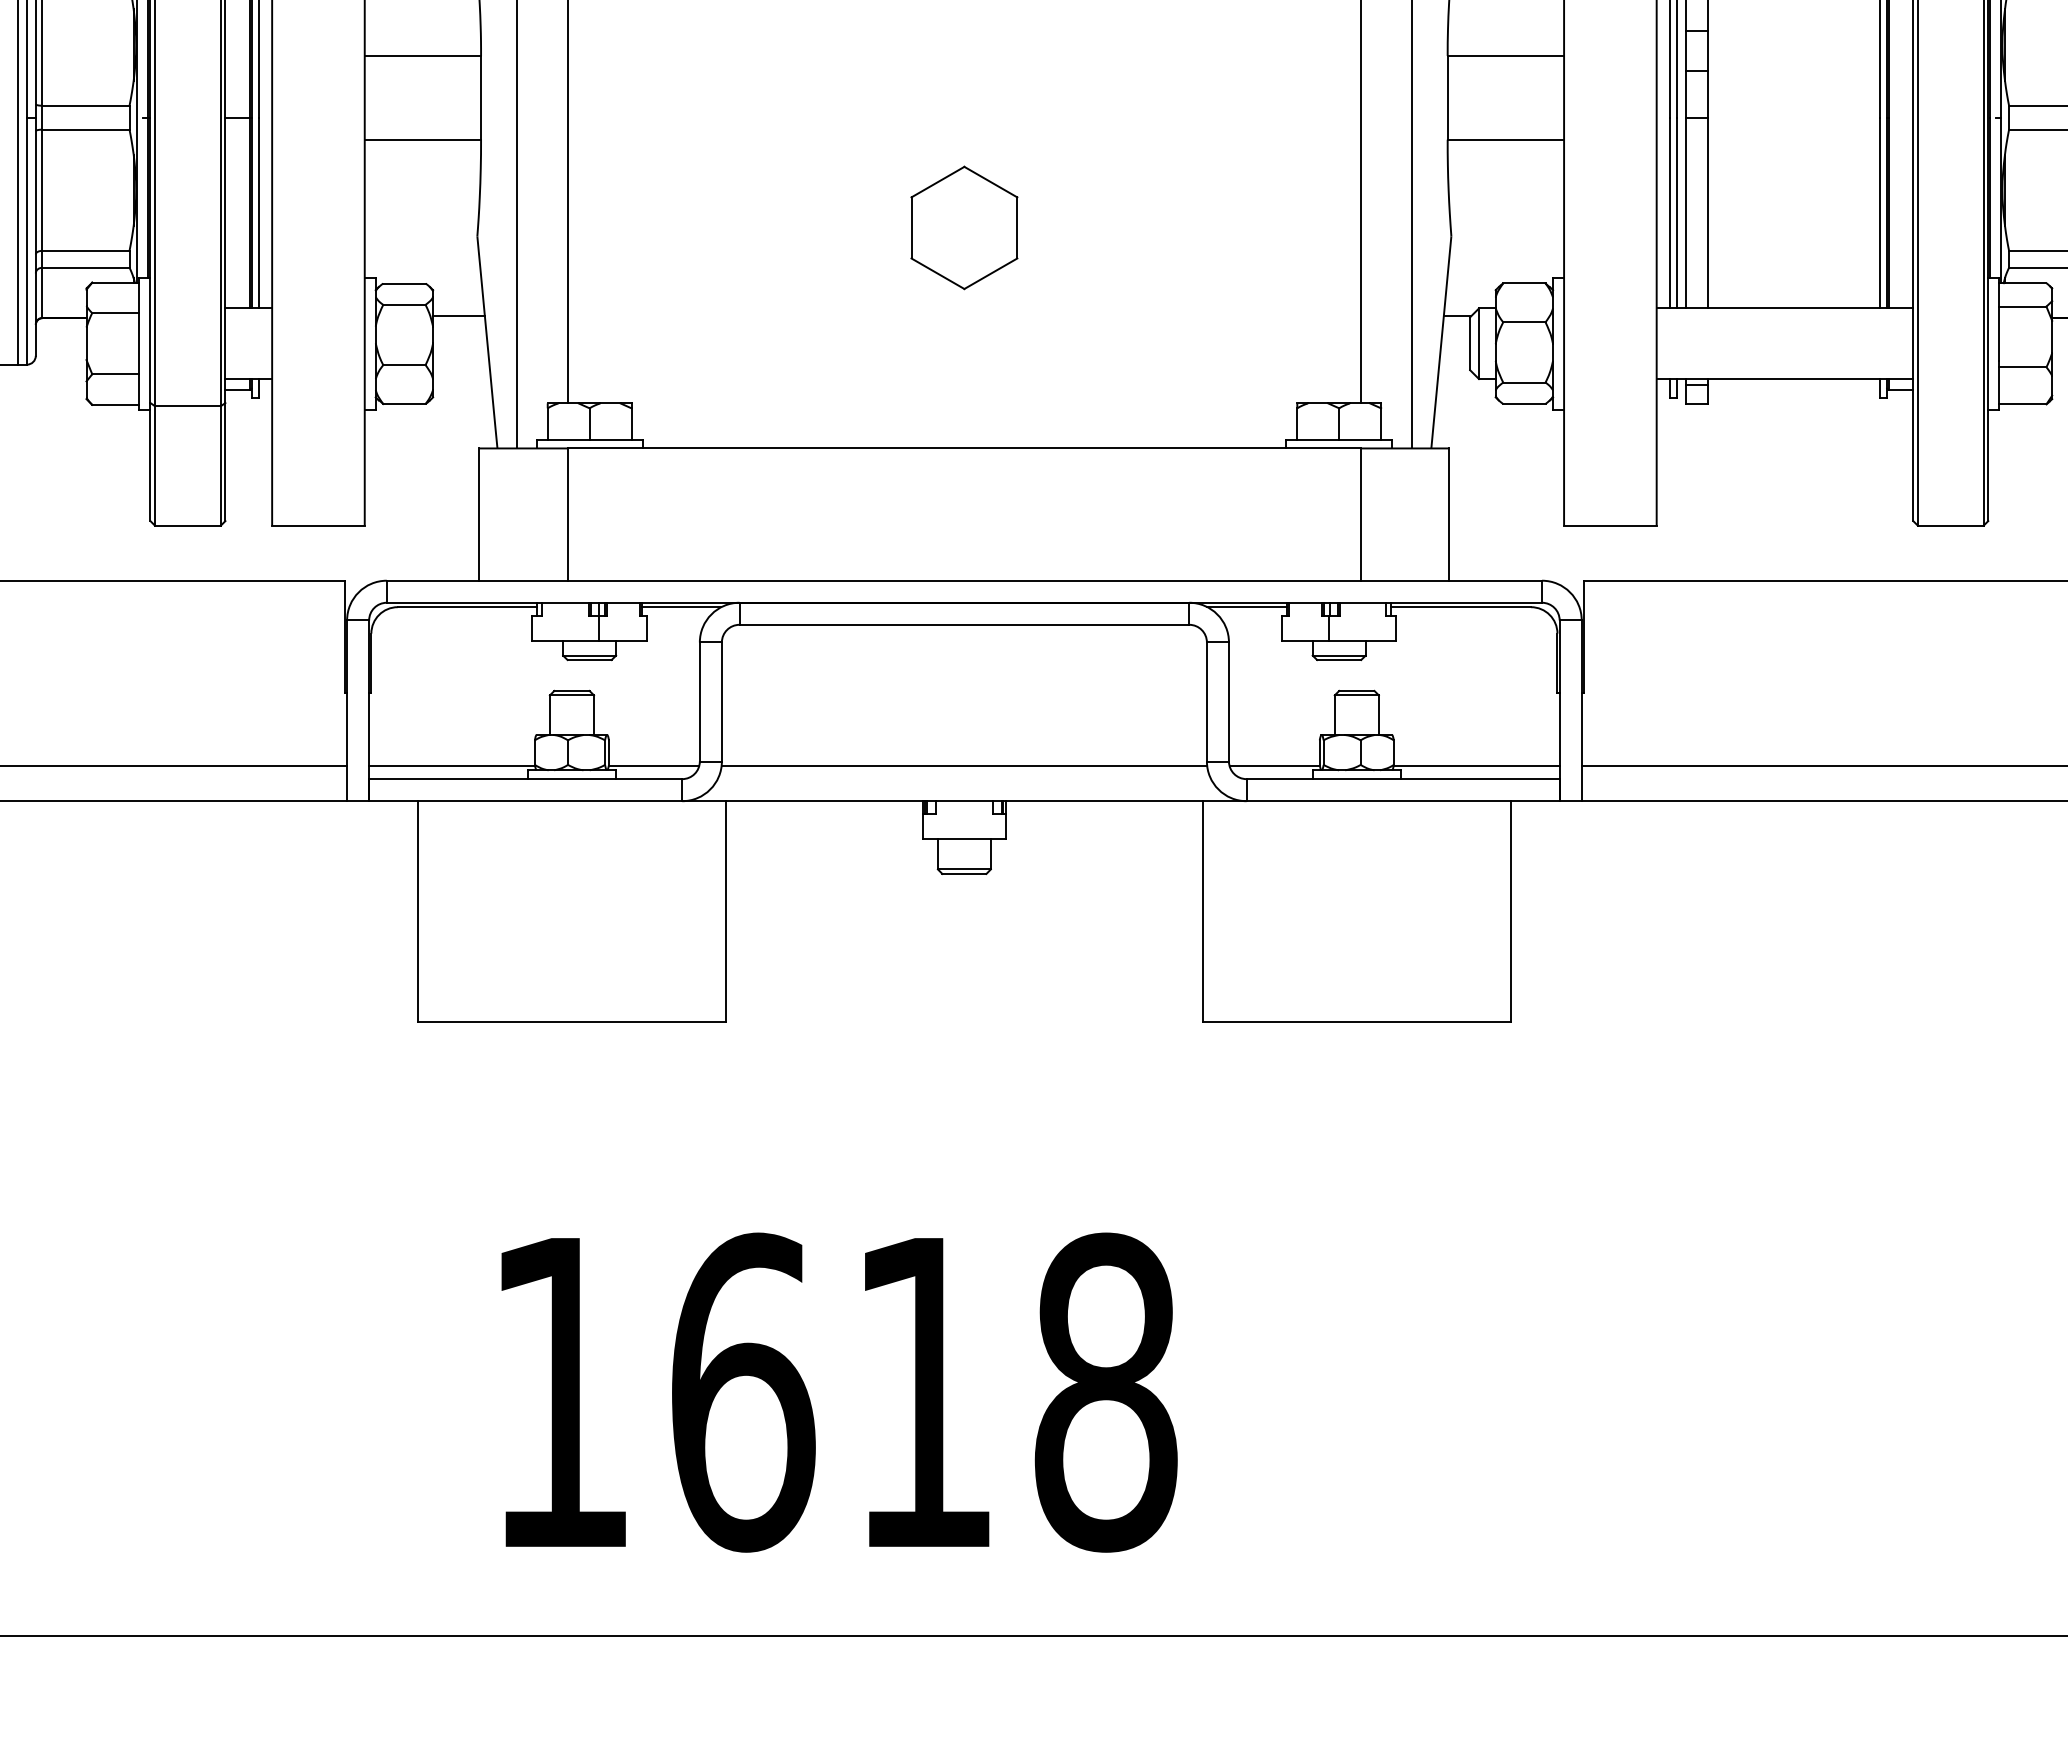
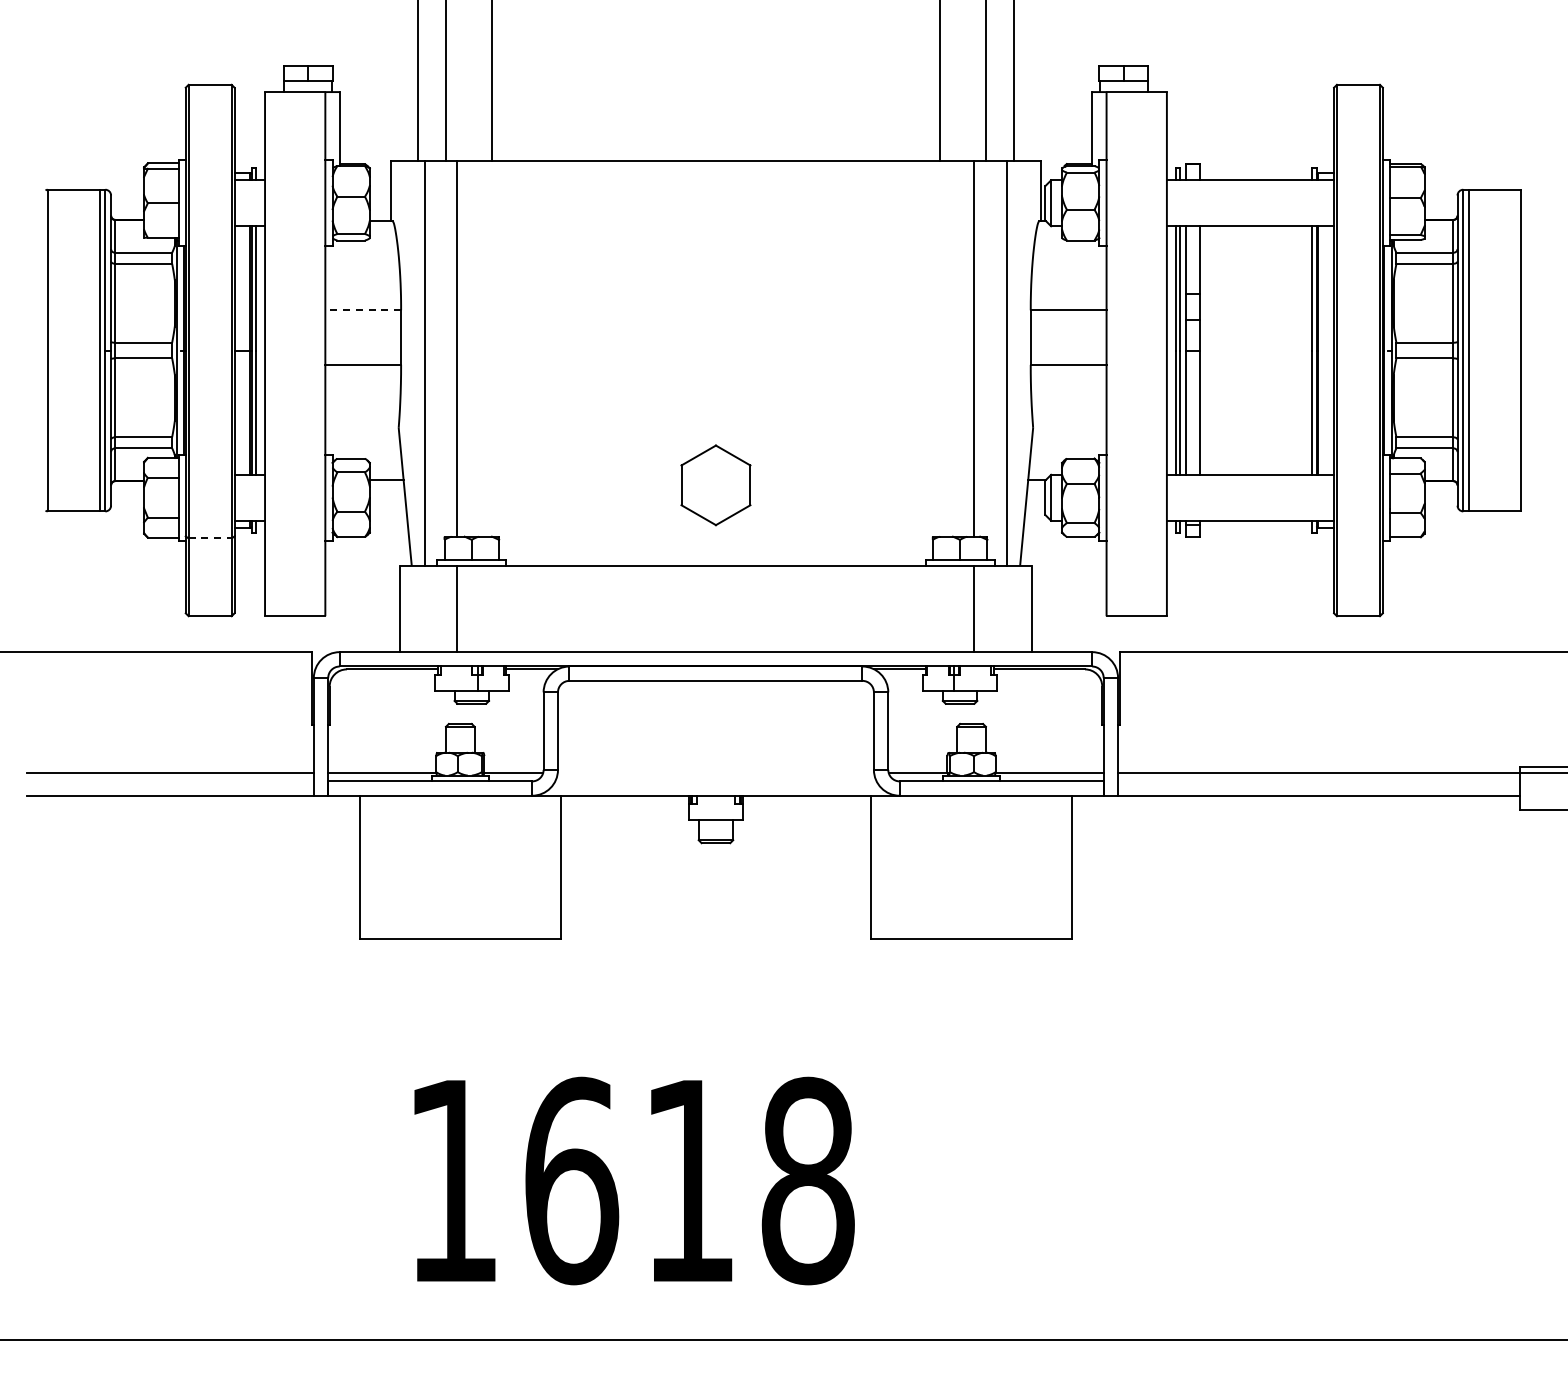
line: (423, 56) -> (363, 310), solid -> dashed
part: (963, 228) -> (715, 485), moved
line: (188, 406) -> (210, 538), solid -> dashed
line: (963, 765) -> (715, 772), removed

